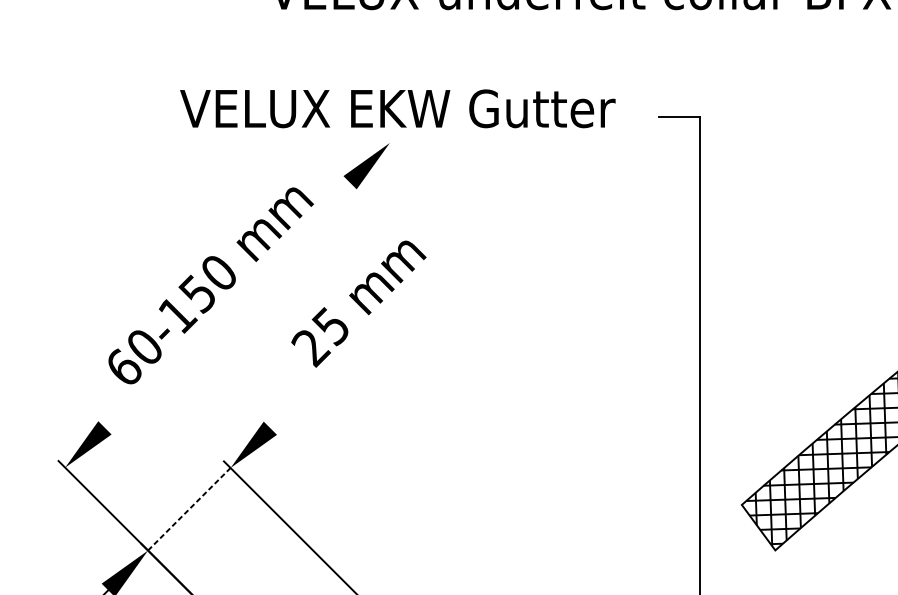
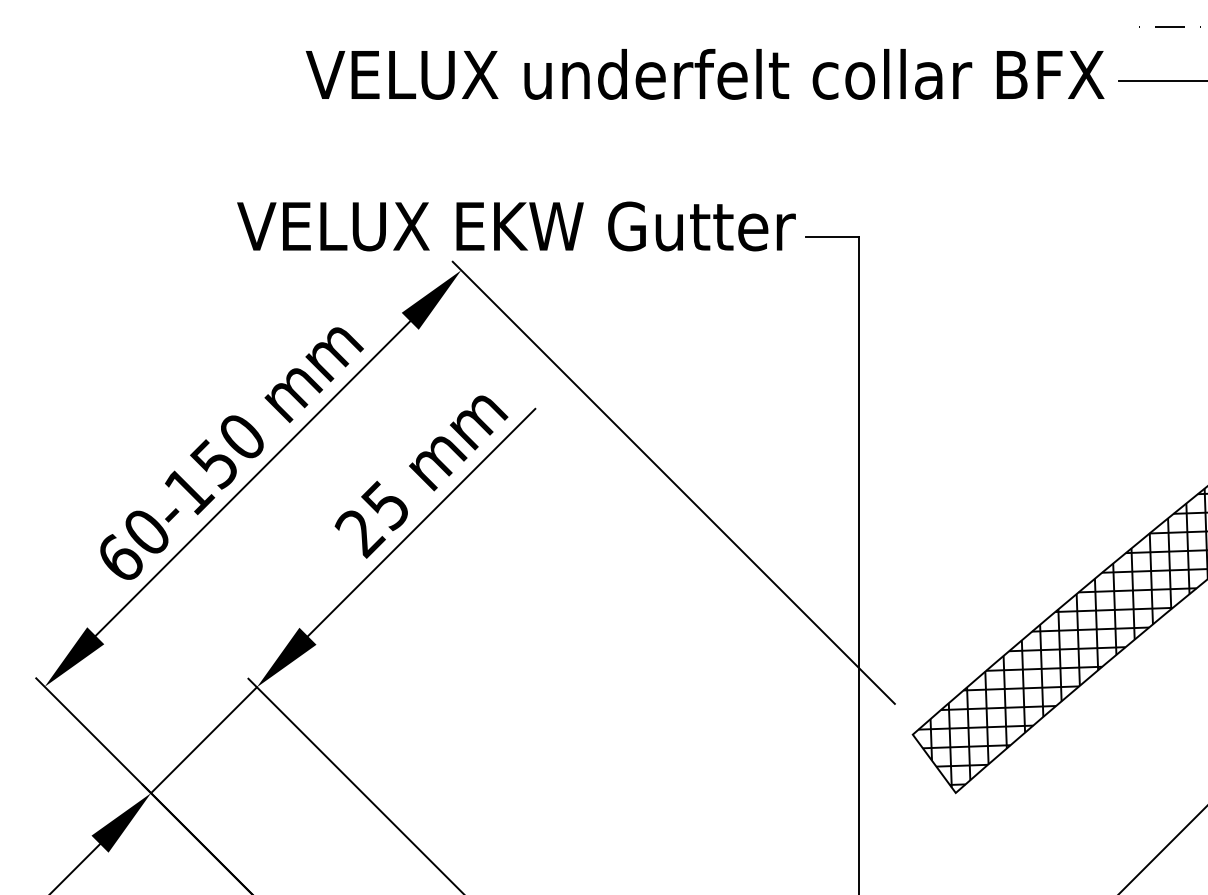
text: (397, 108) -> (516, 226), moved
line: (227, 305) -> (252, 478), added
line: (555, 308) -> (673, 482), added
line: (358, 339) -> (421, 522), added
line: (189, 509) -> (204, 740), dashed -> solid

